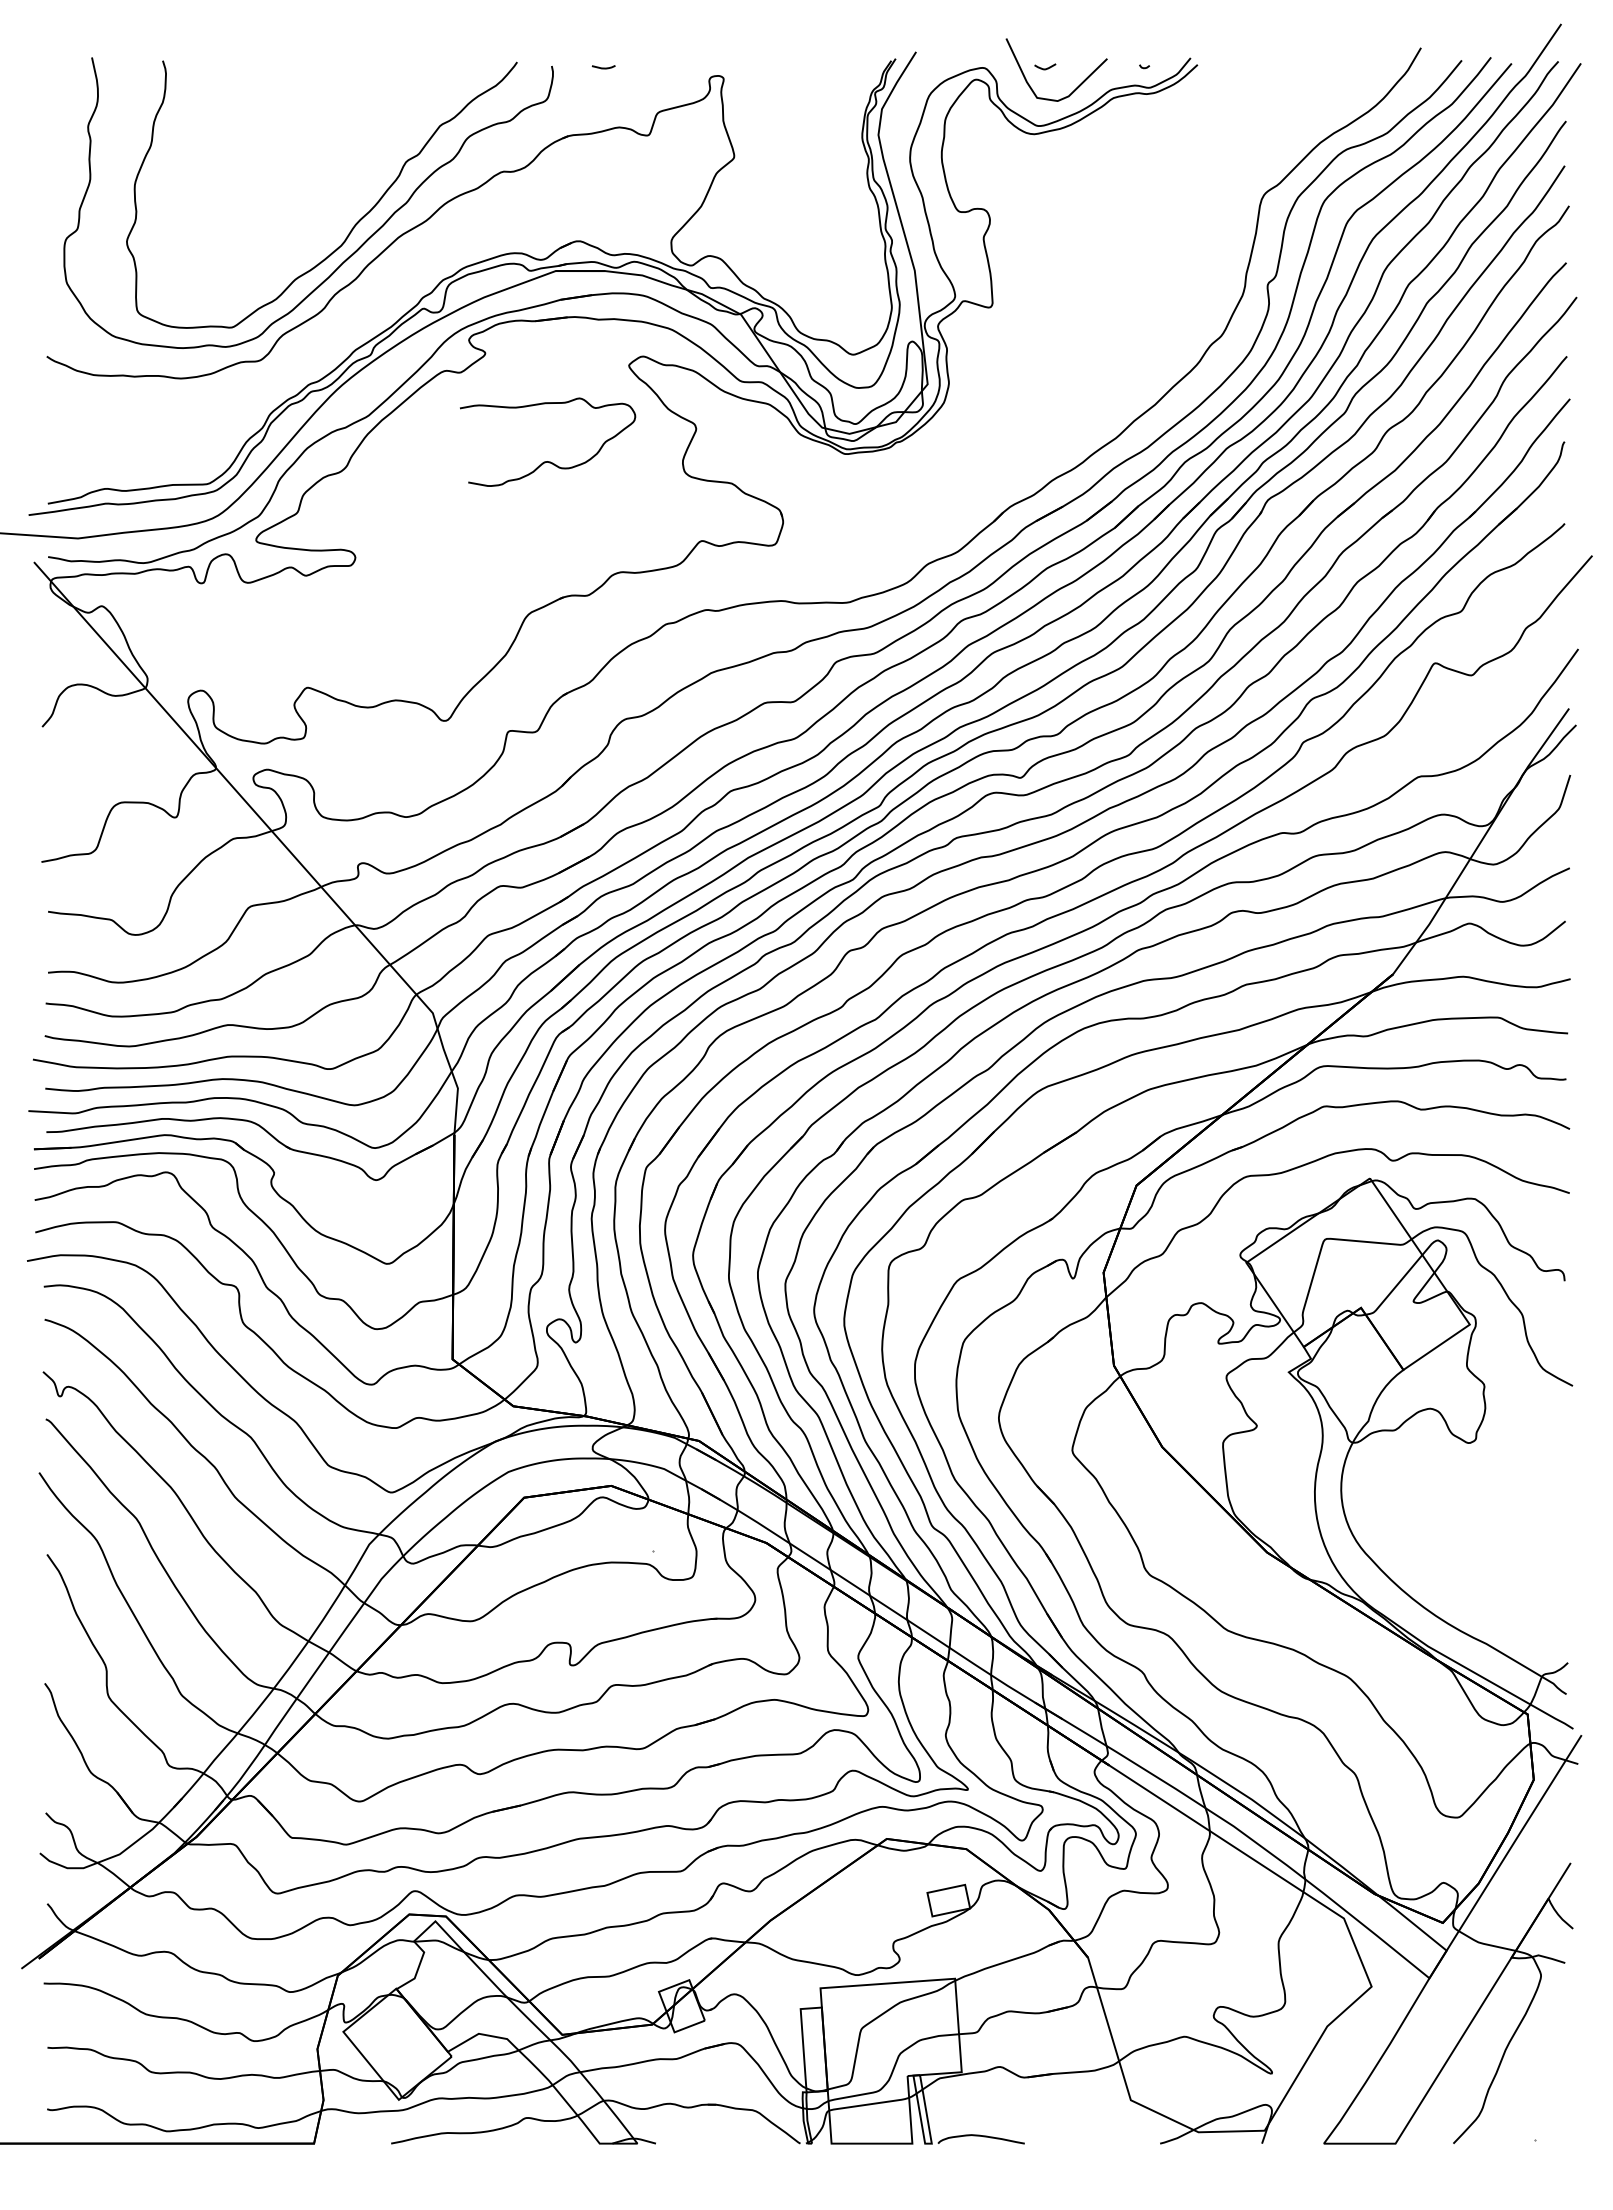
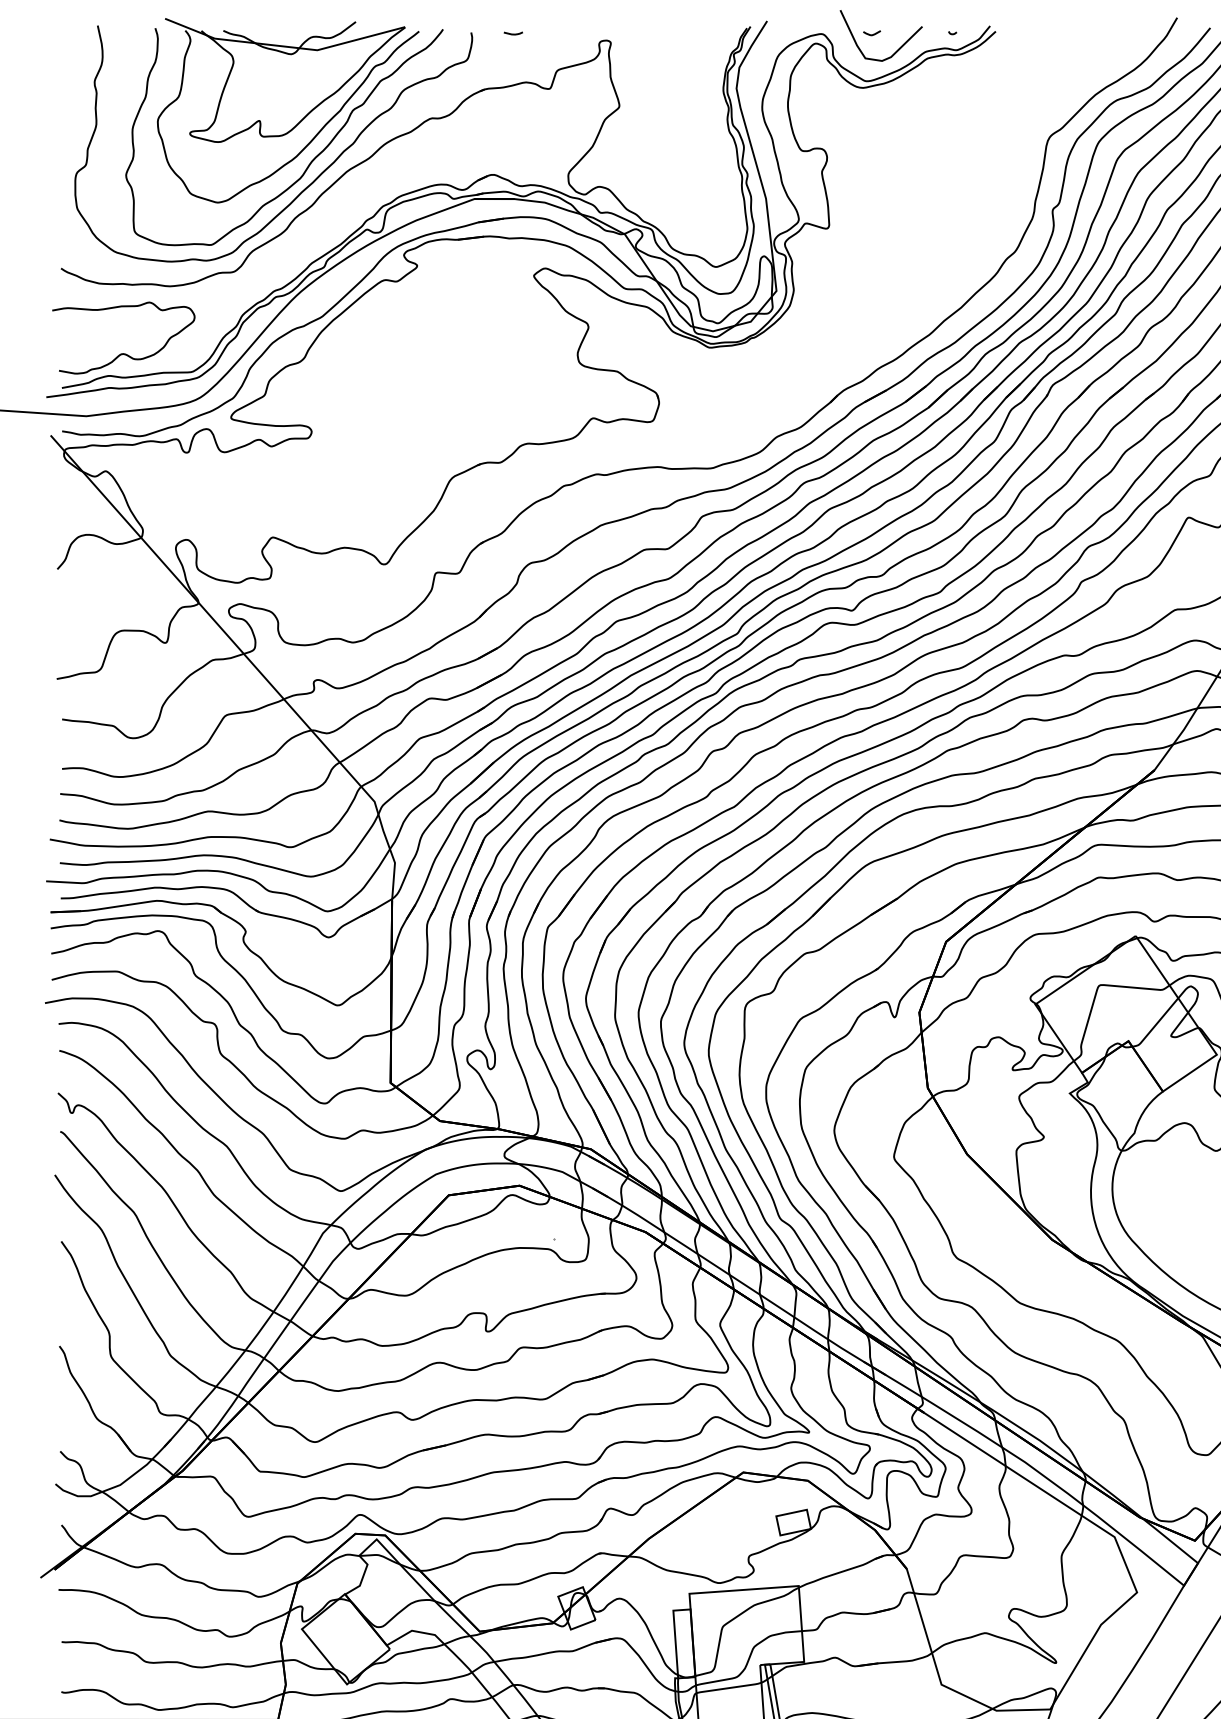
part: (326, 162) -> (288, 110), added
curve: (548, 461) -> (124, 353), moved

